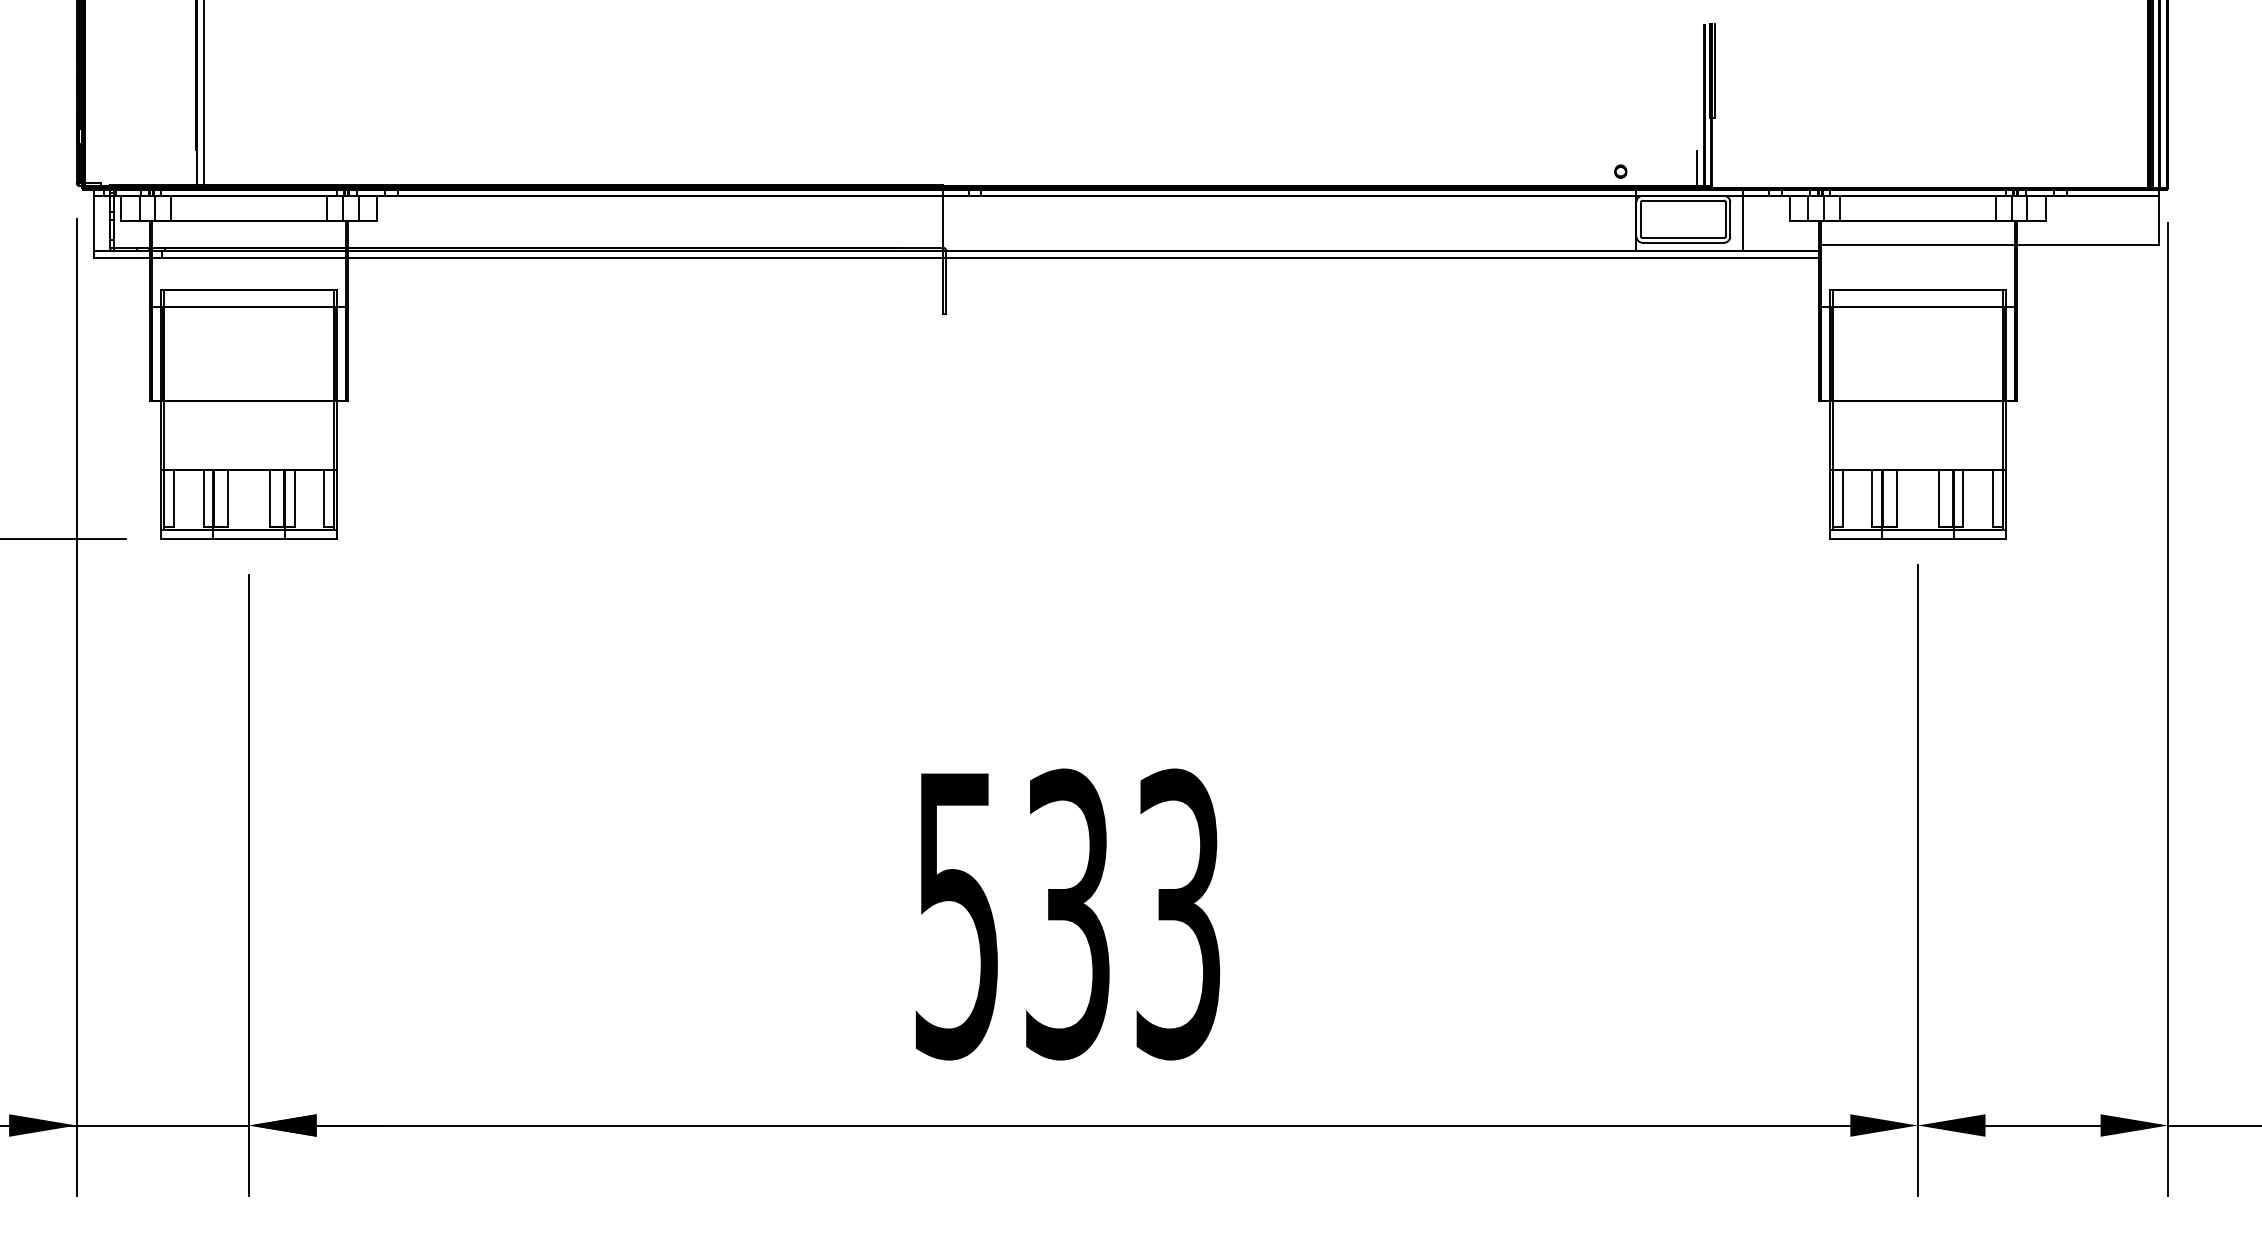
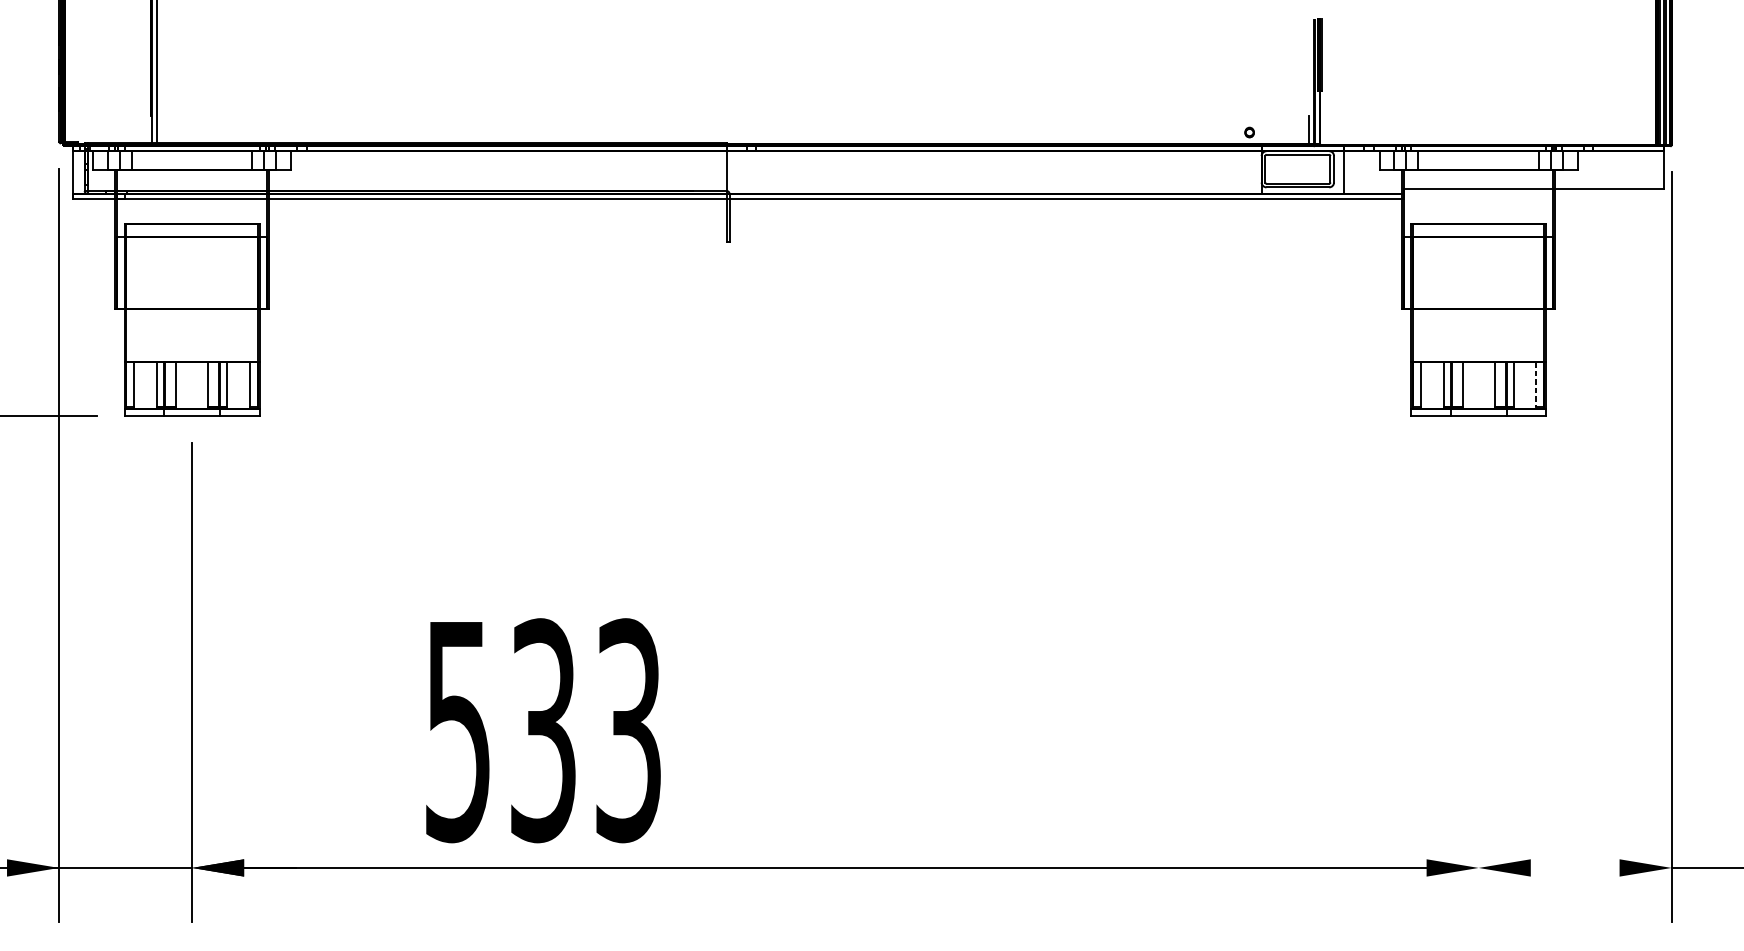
line: (1992, 498) -> (1536, 384), solid -> dashed
line: (1917, 880) -> (1478, 679), removed
text: (1068, 914) -> (543, 730), moved
line: (2042, 1125) -> (1574, 867), removed

